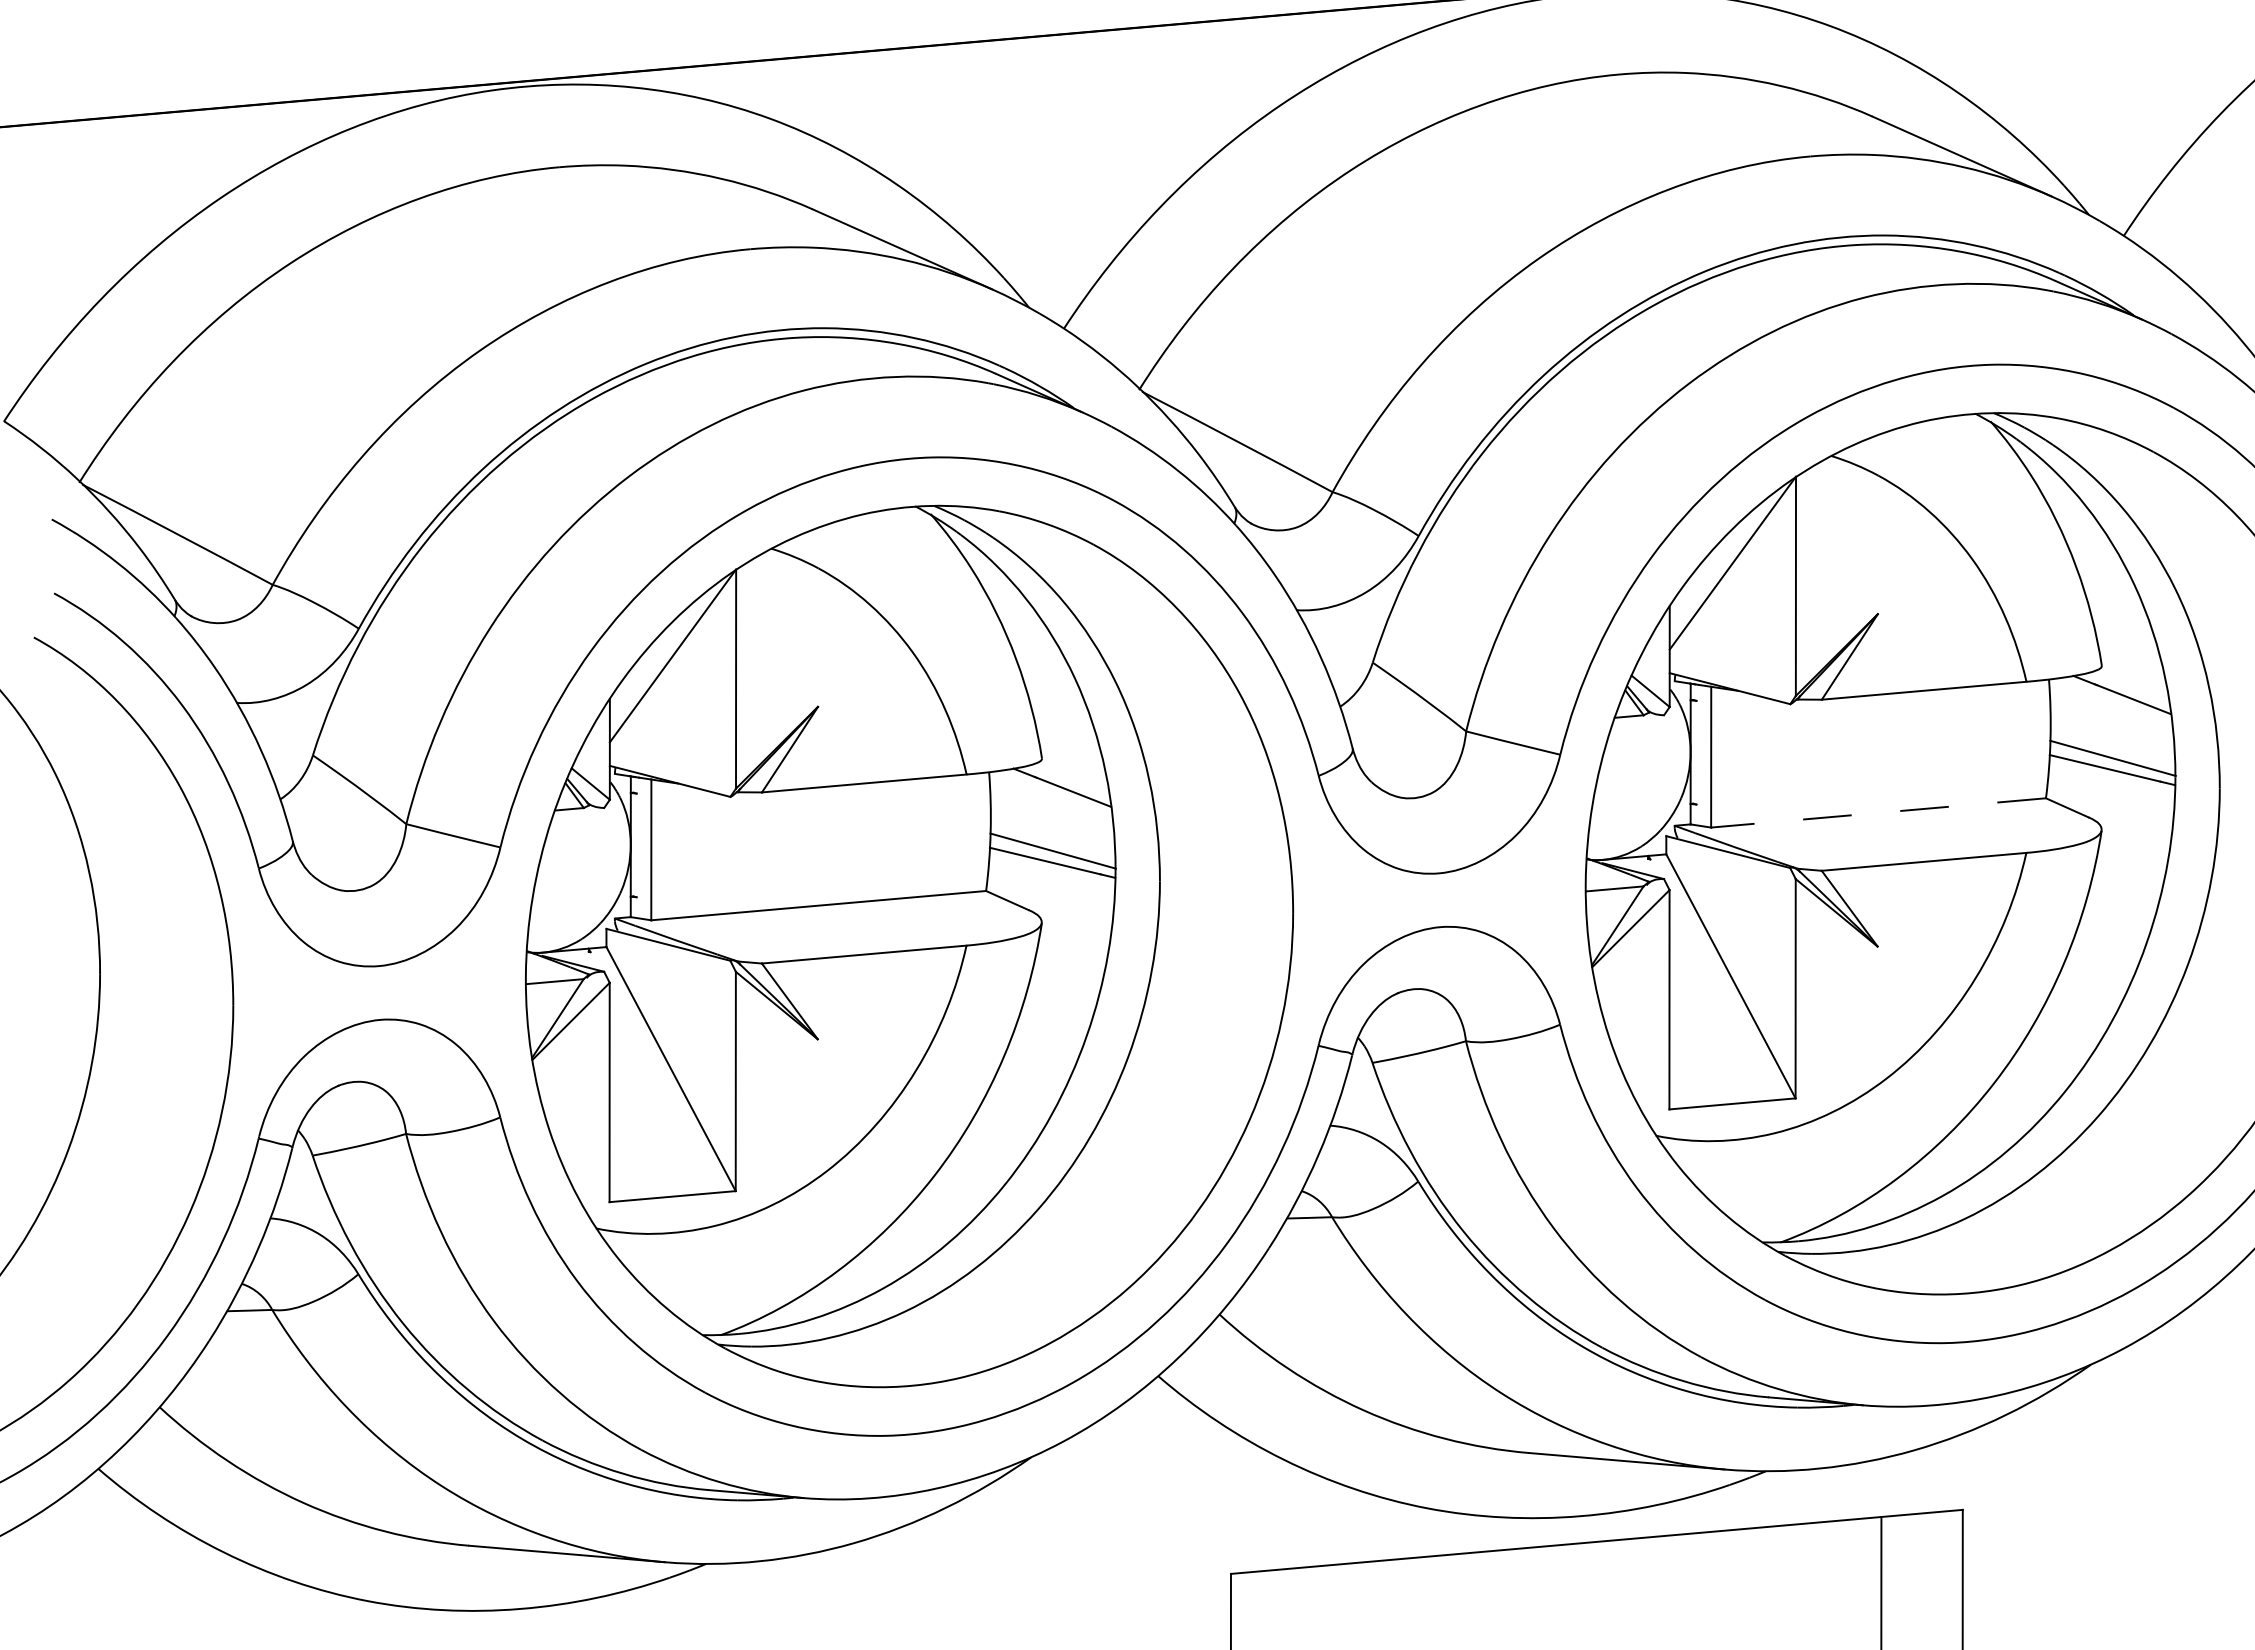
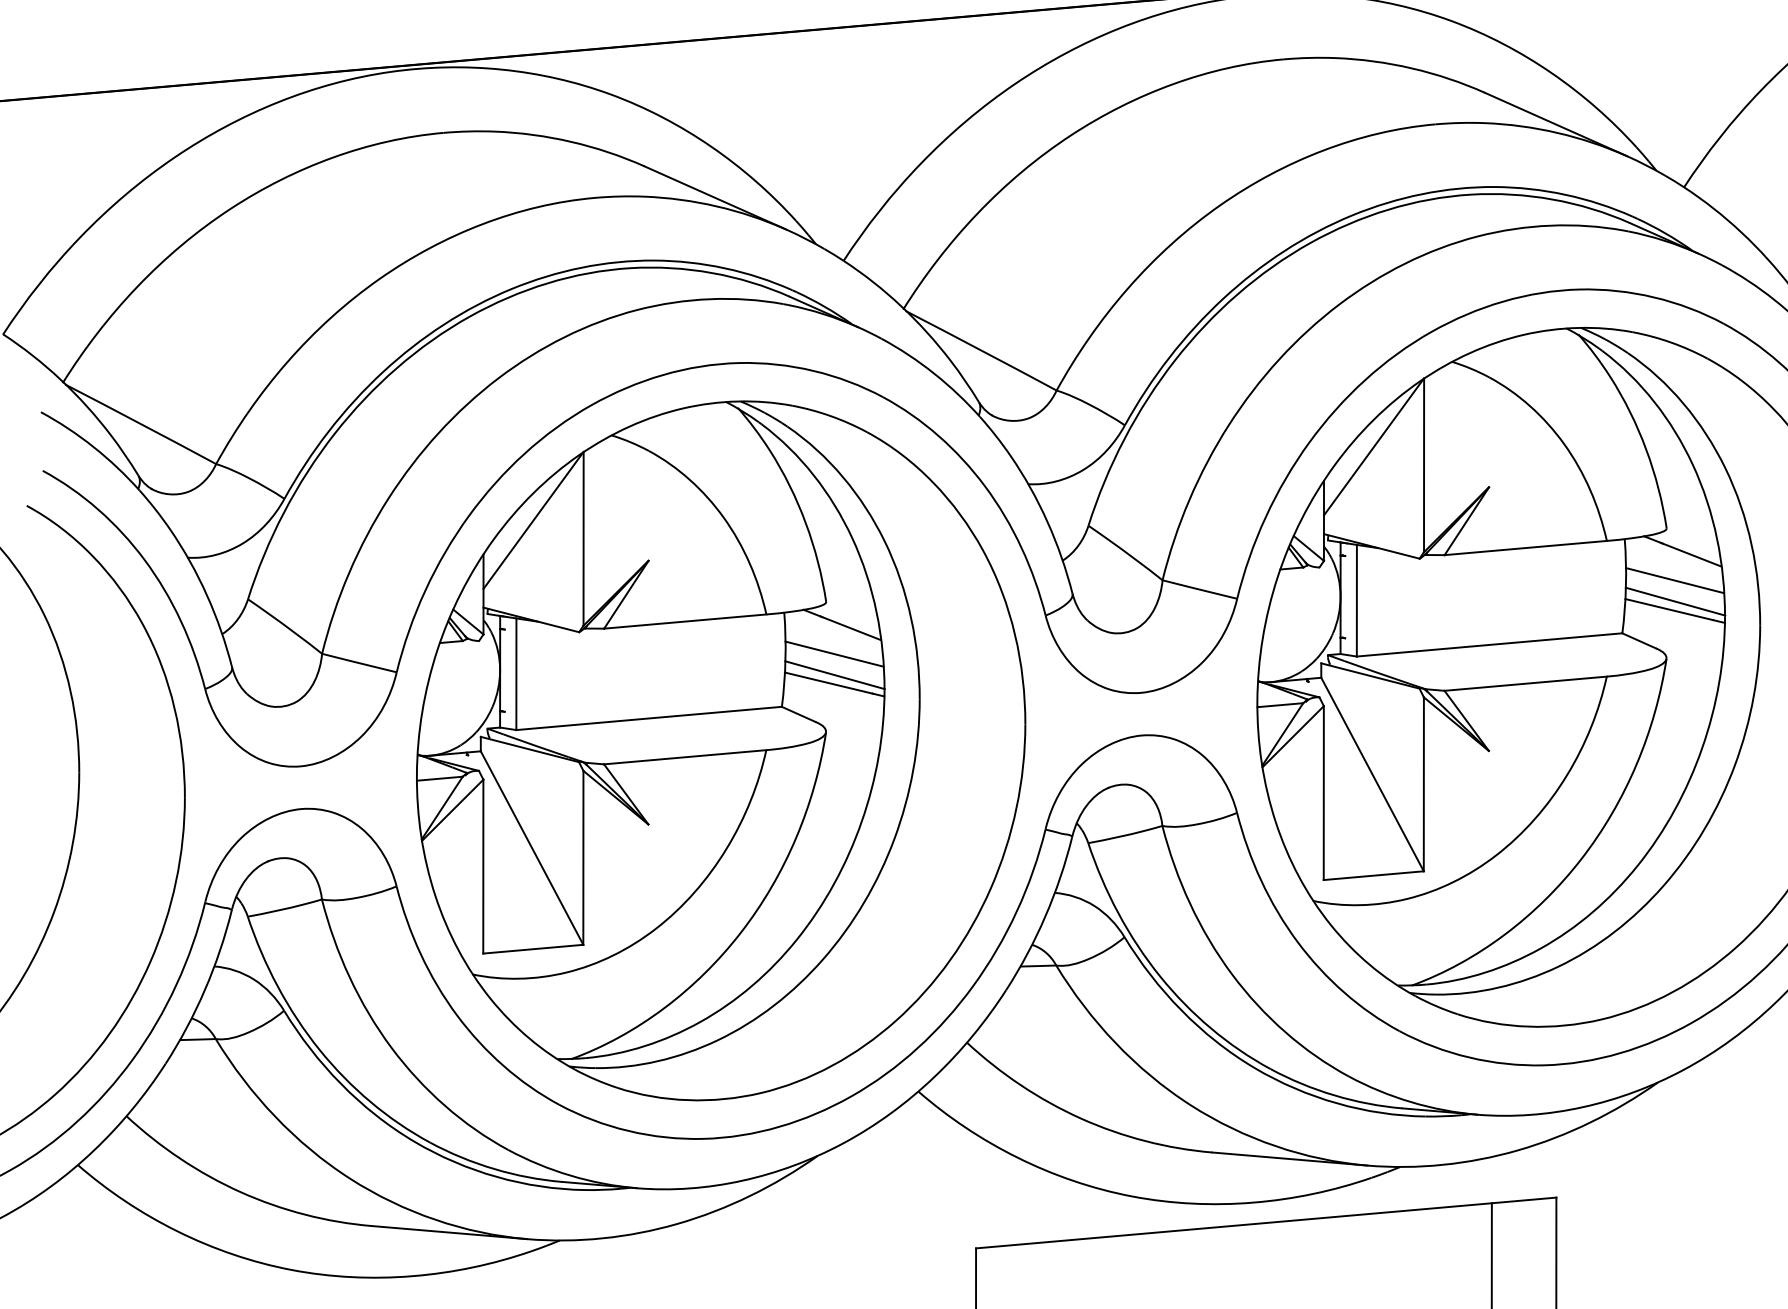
line: (2112, 731) -> (1675, 580), added
line: (1878, 812) -> (1489, 644), dashed -> solid
line: (1052, 824) -> (834, 654), added

